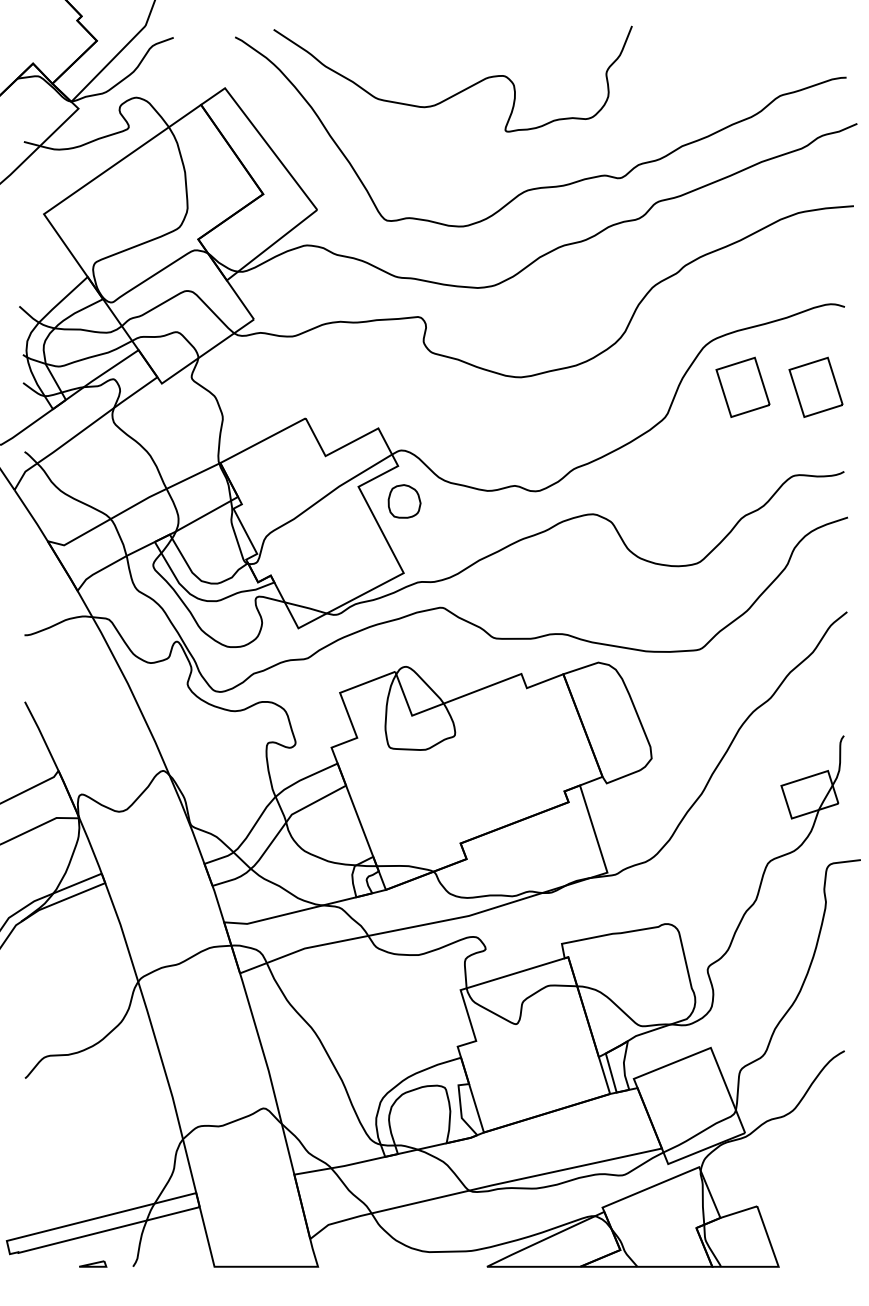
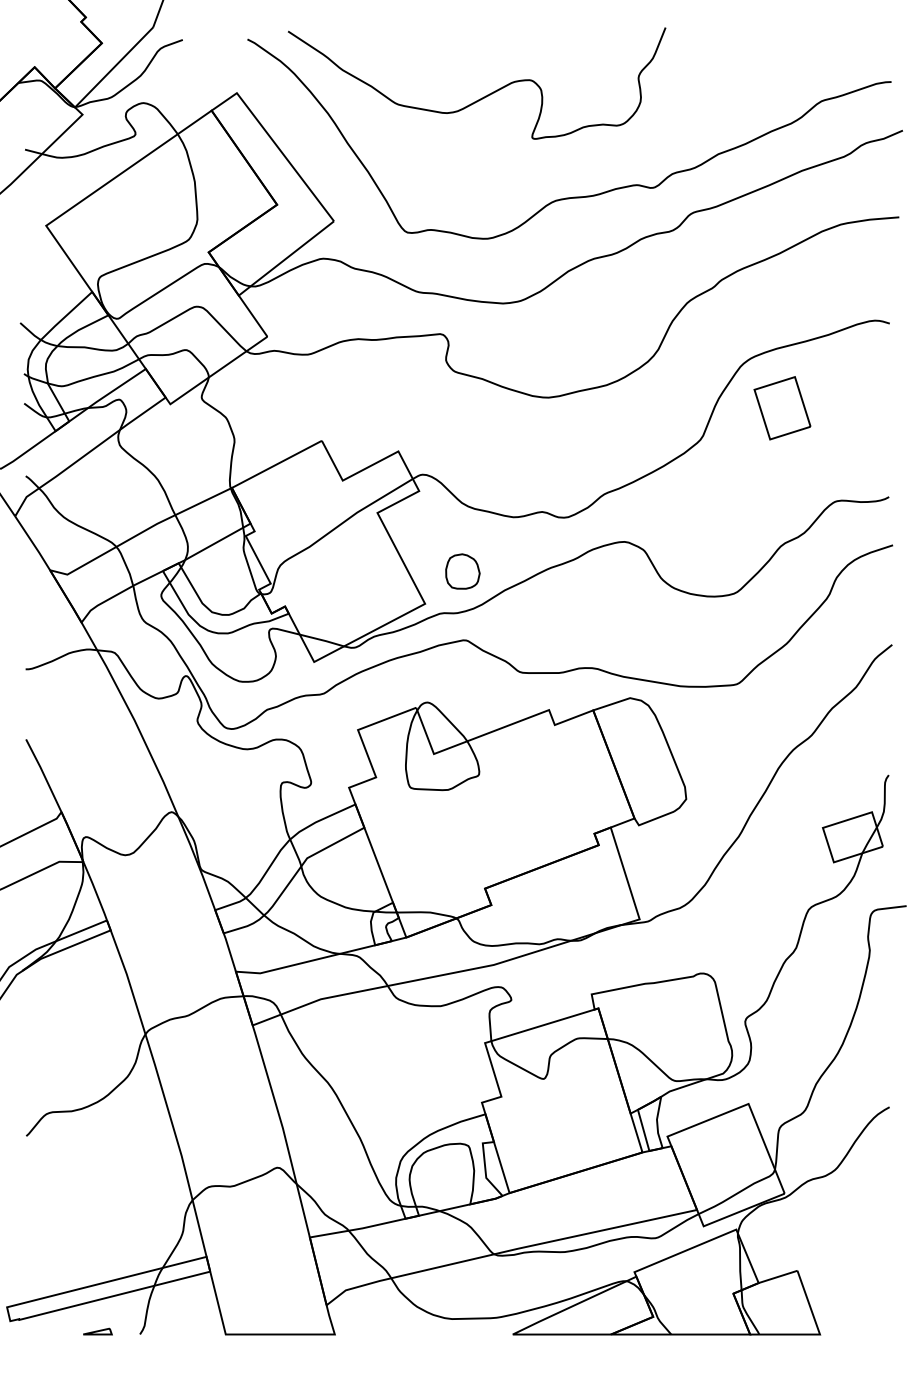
part: (815, 386) -> (858, 407), removed
part: (404, 501) -> (462, 571), moved

